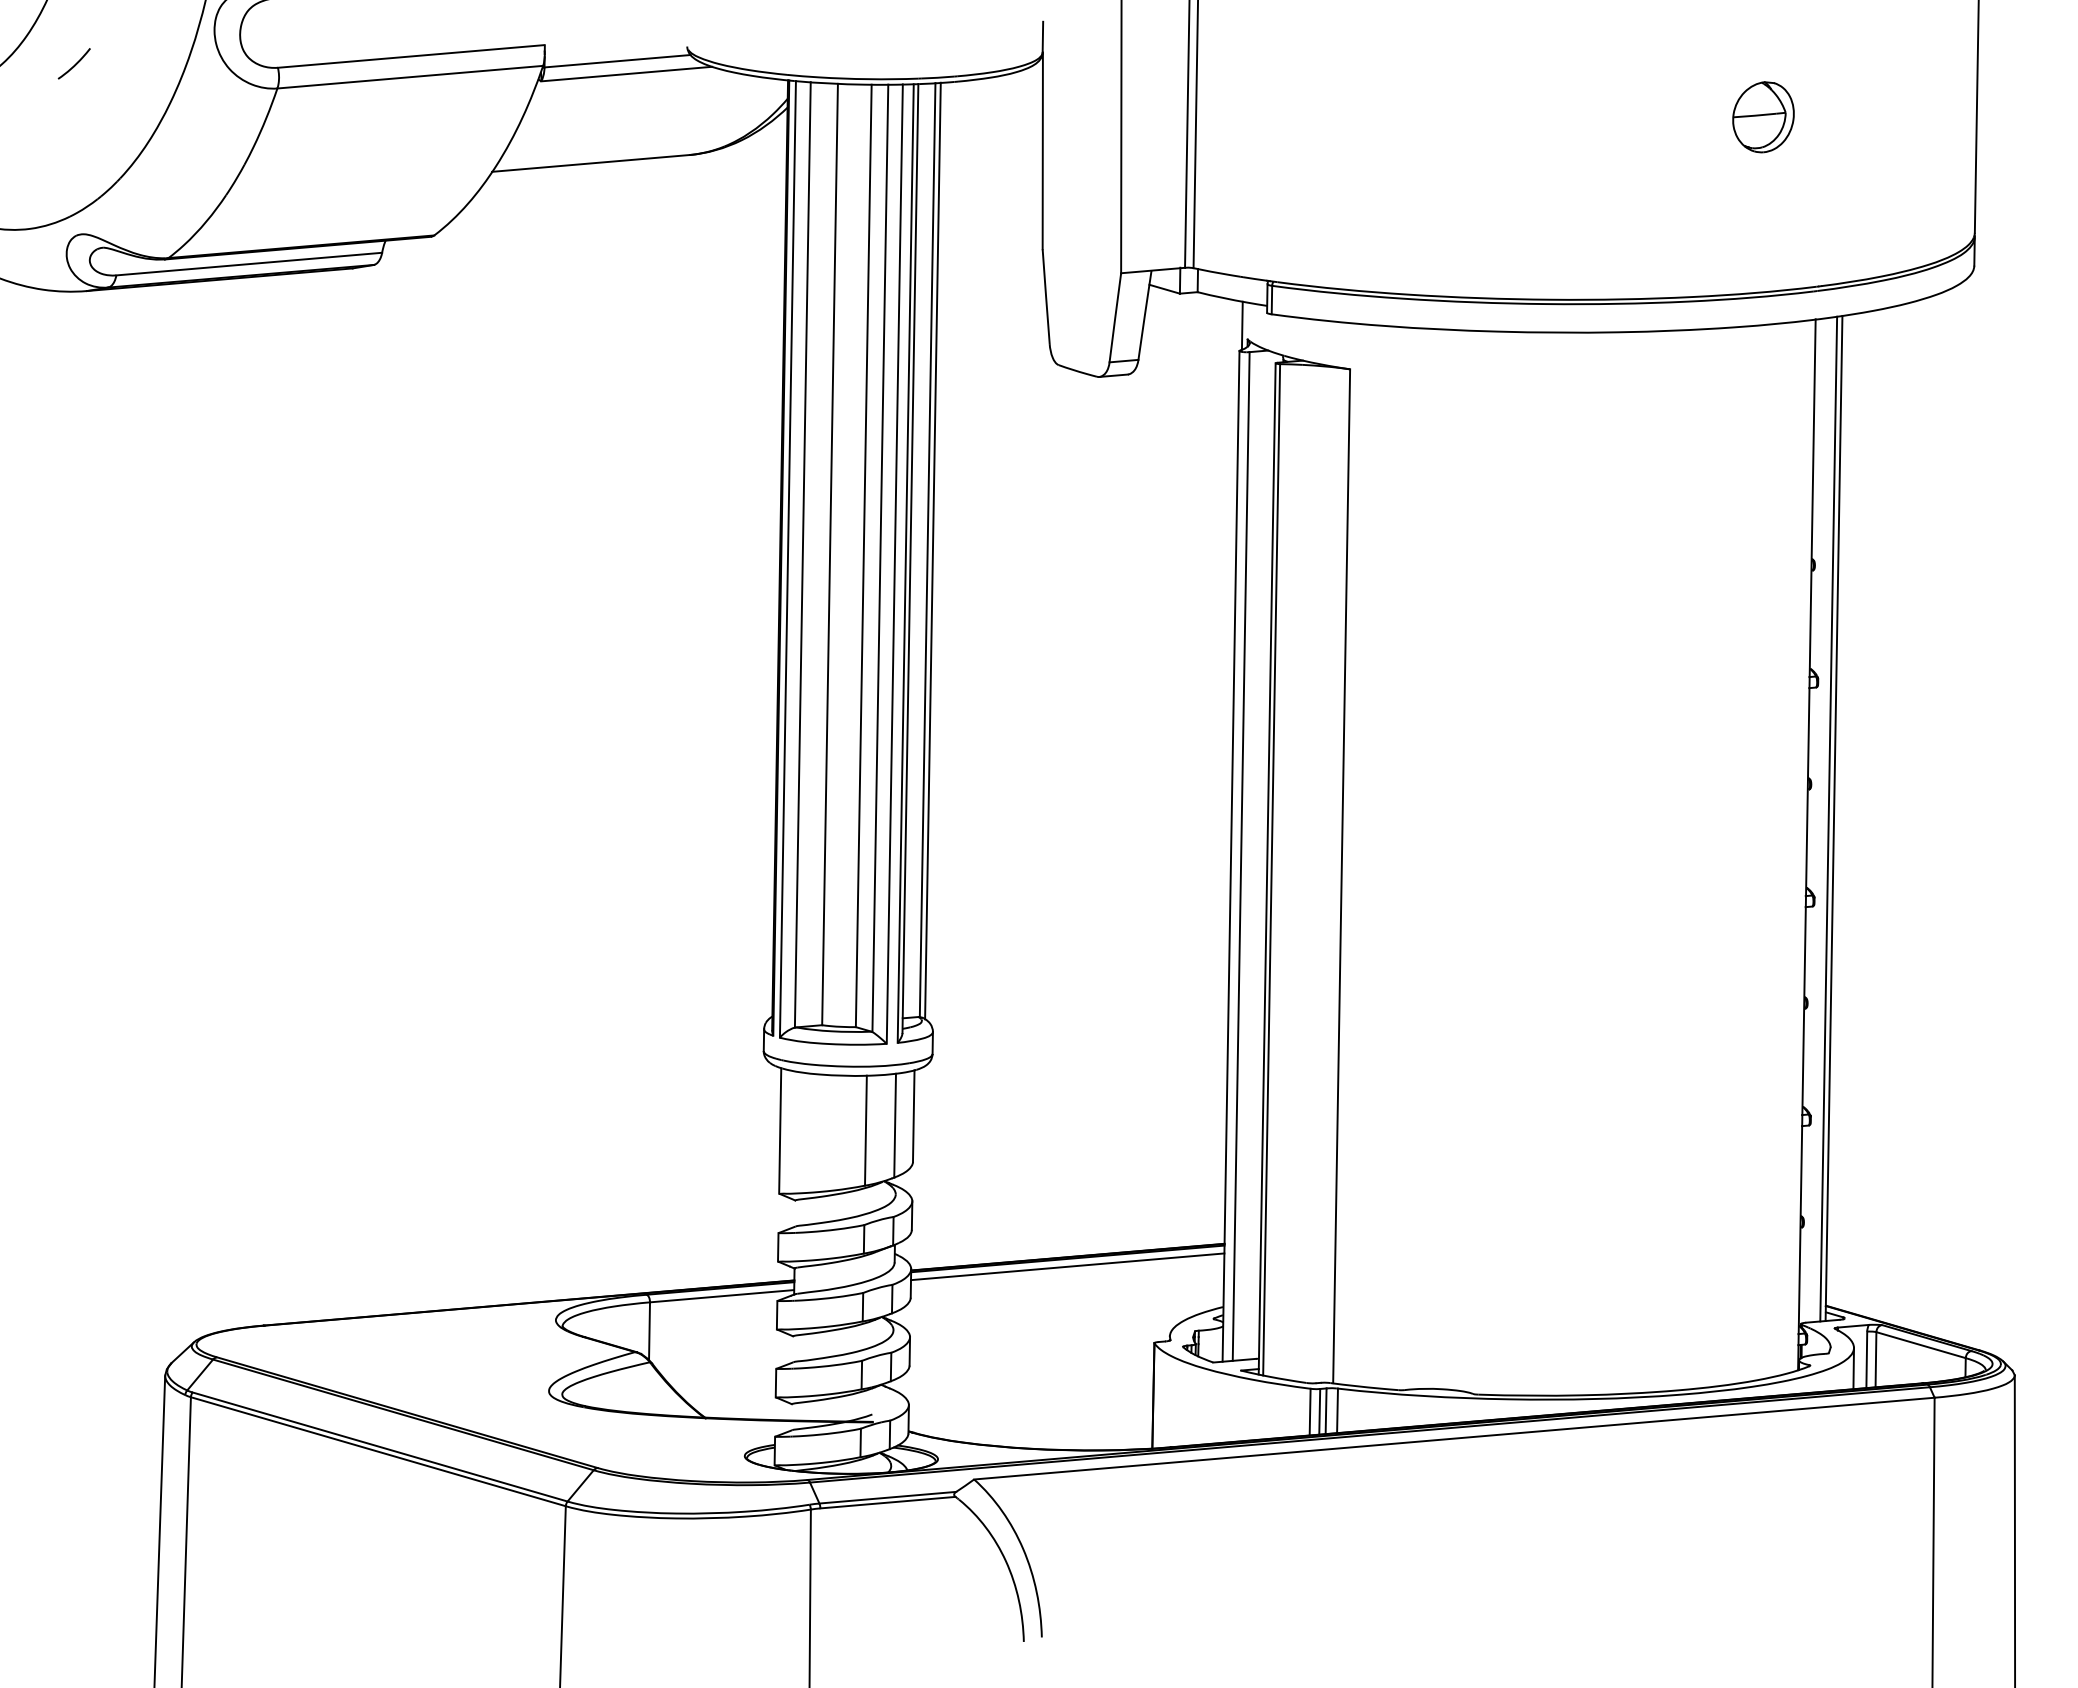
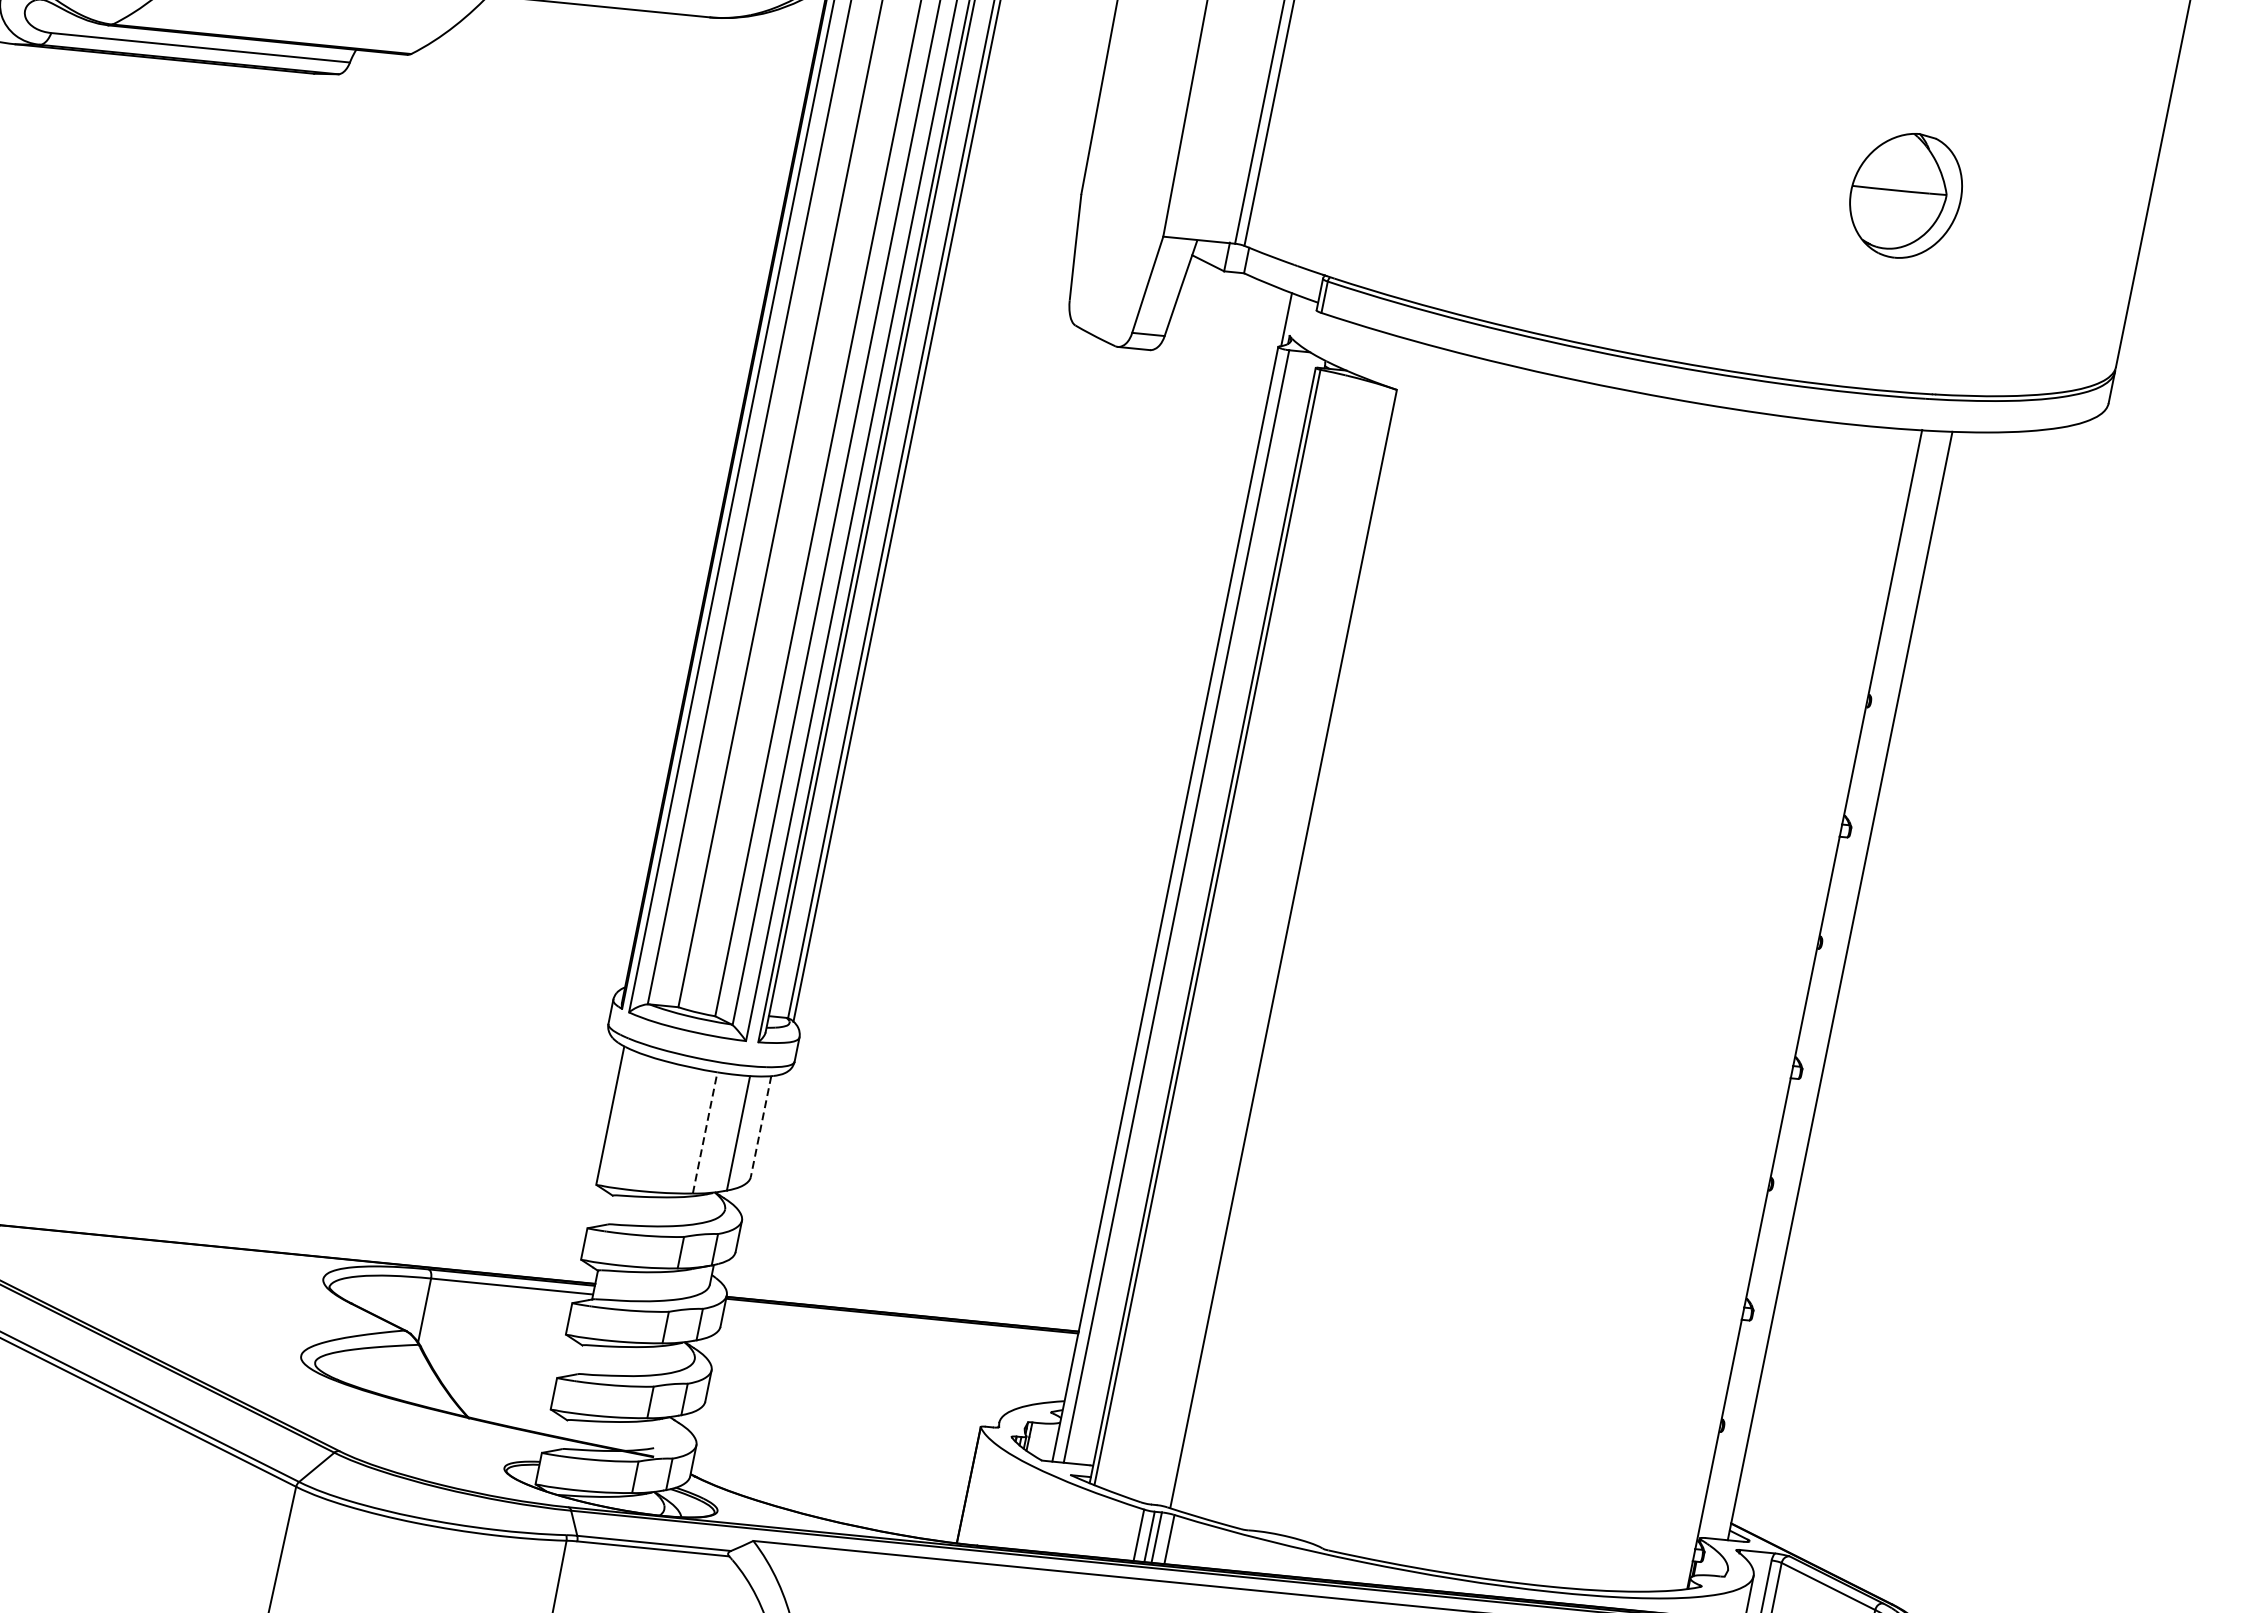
part: (1763, 117) -> (1905, 196), size x1.6
line: (1828, 818) -> (1834, 984), removed
line: (913, 1116) -> (760, 1126), solid -> dashed
line: (865, 1130) -> (704, 1132), solid -> dashed
line: (1067, 1266) -> (900, 1324), removed

